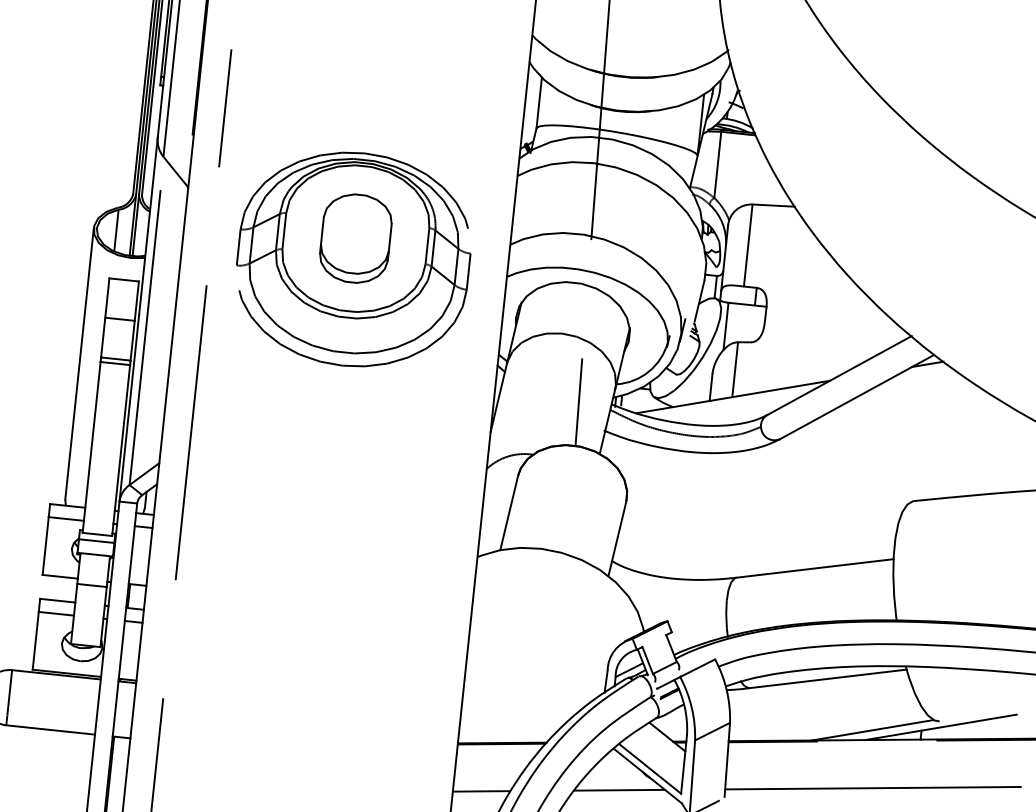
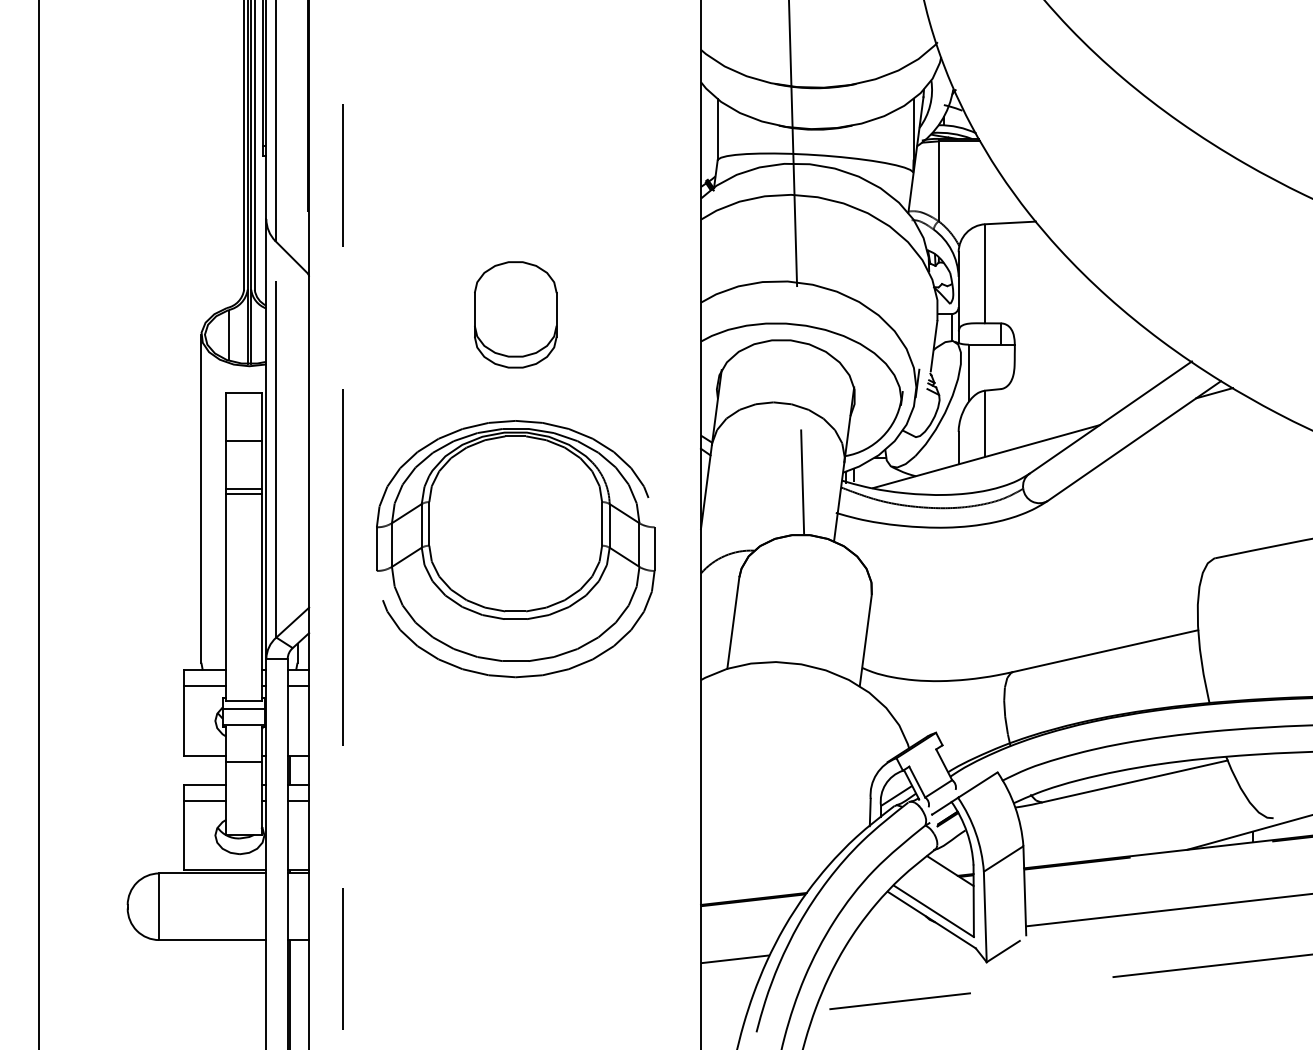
part: (353, 259) -> (515, 549), moved
line: (872, 730) -> (1194, 837), removed
line: (619, 790) -> (899, 940), removed

